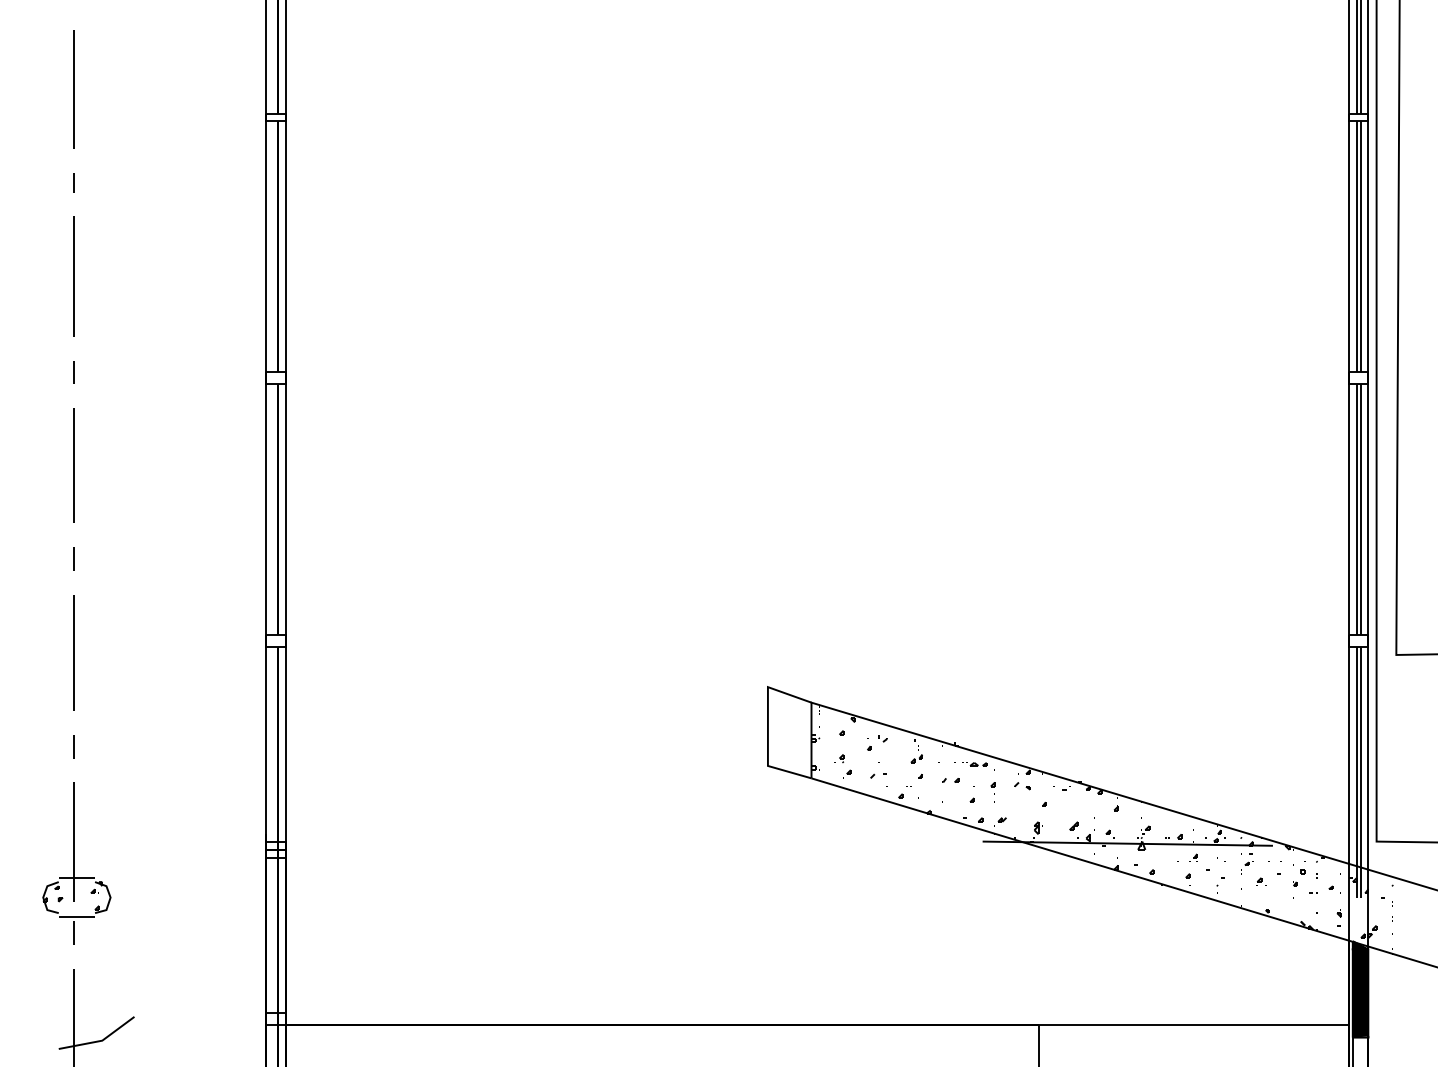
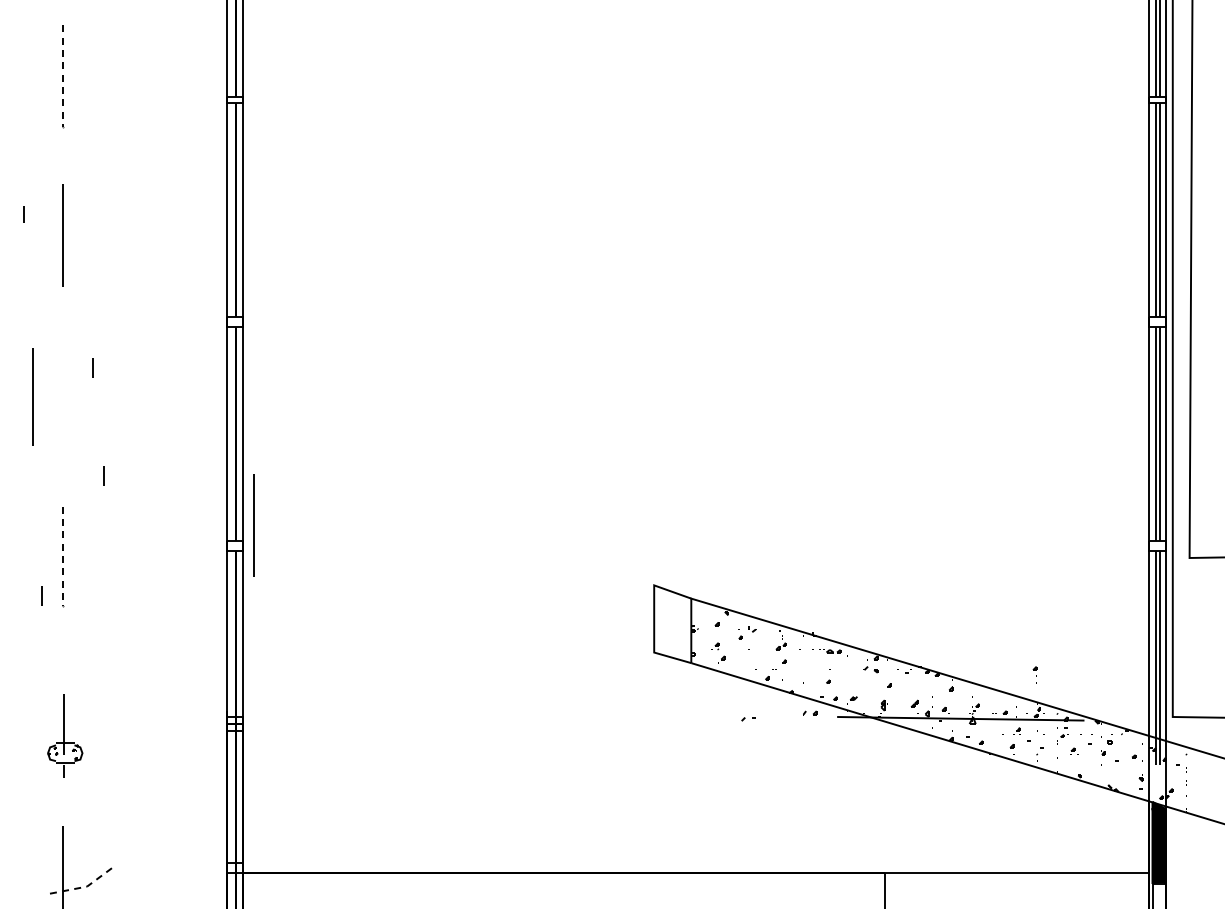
line: (74, 91) -> (63, 77), solid -> dashed
line: (73, 182) -> (23, 214), moved
line: (73, 371) -> (92, 367), moved
line: (73, 465) -> (32, 396), moved
line: (73, 558) -> (103, 475), moved
line: (297, 616) -> (253, 525), added
line: (74, 653) -> (63, 556), solid -> dashed
line: (73, 745) -> (41, 595), moved
part: (878, 776) -> (748, 719), moved
part: (951, 779) -> (810, 712), moved
part: (992, 791) -> (1034, 674), moved
part: (75, 863) -> (64, 735), size x0.6
line: (101, 1040) -> (86, 886), solid -> dashed

